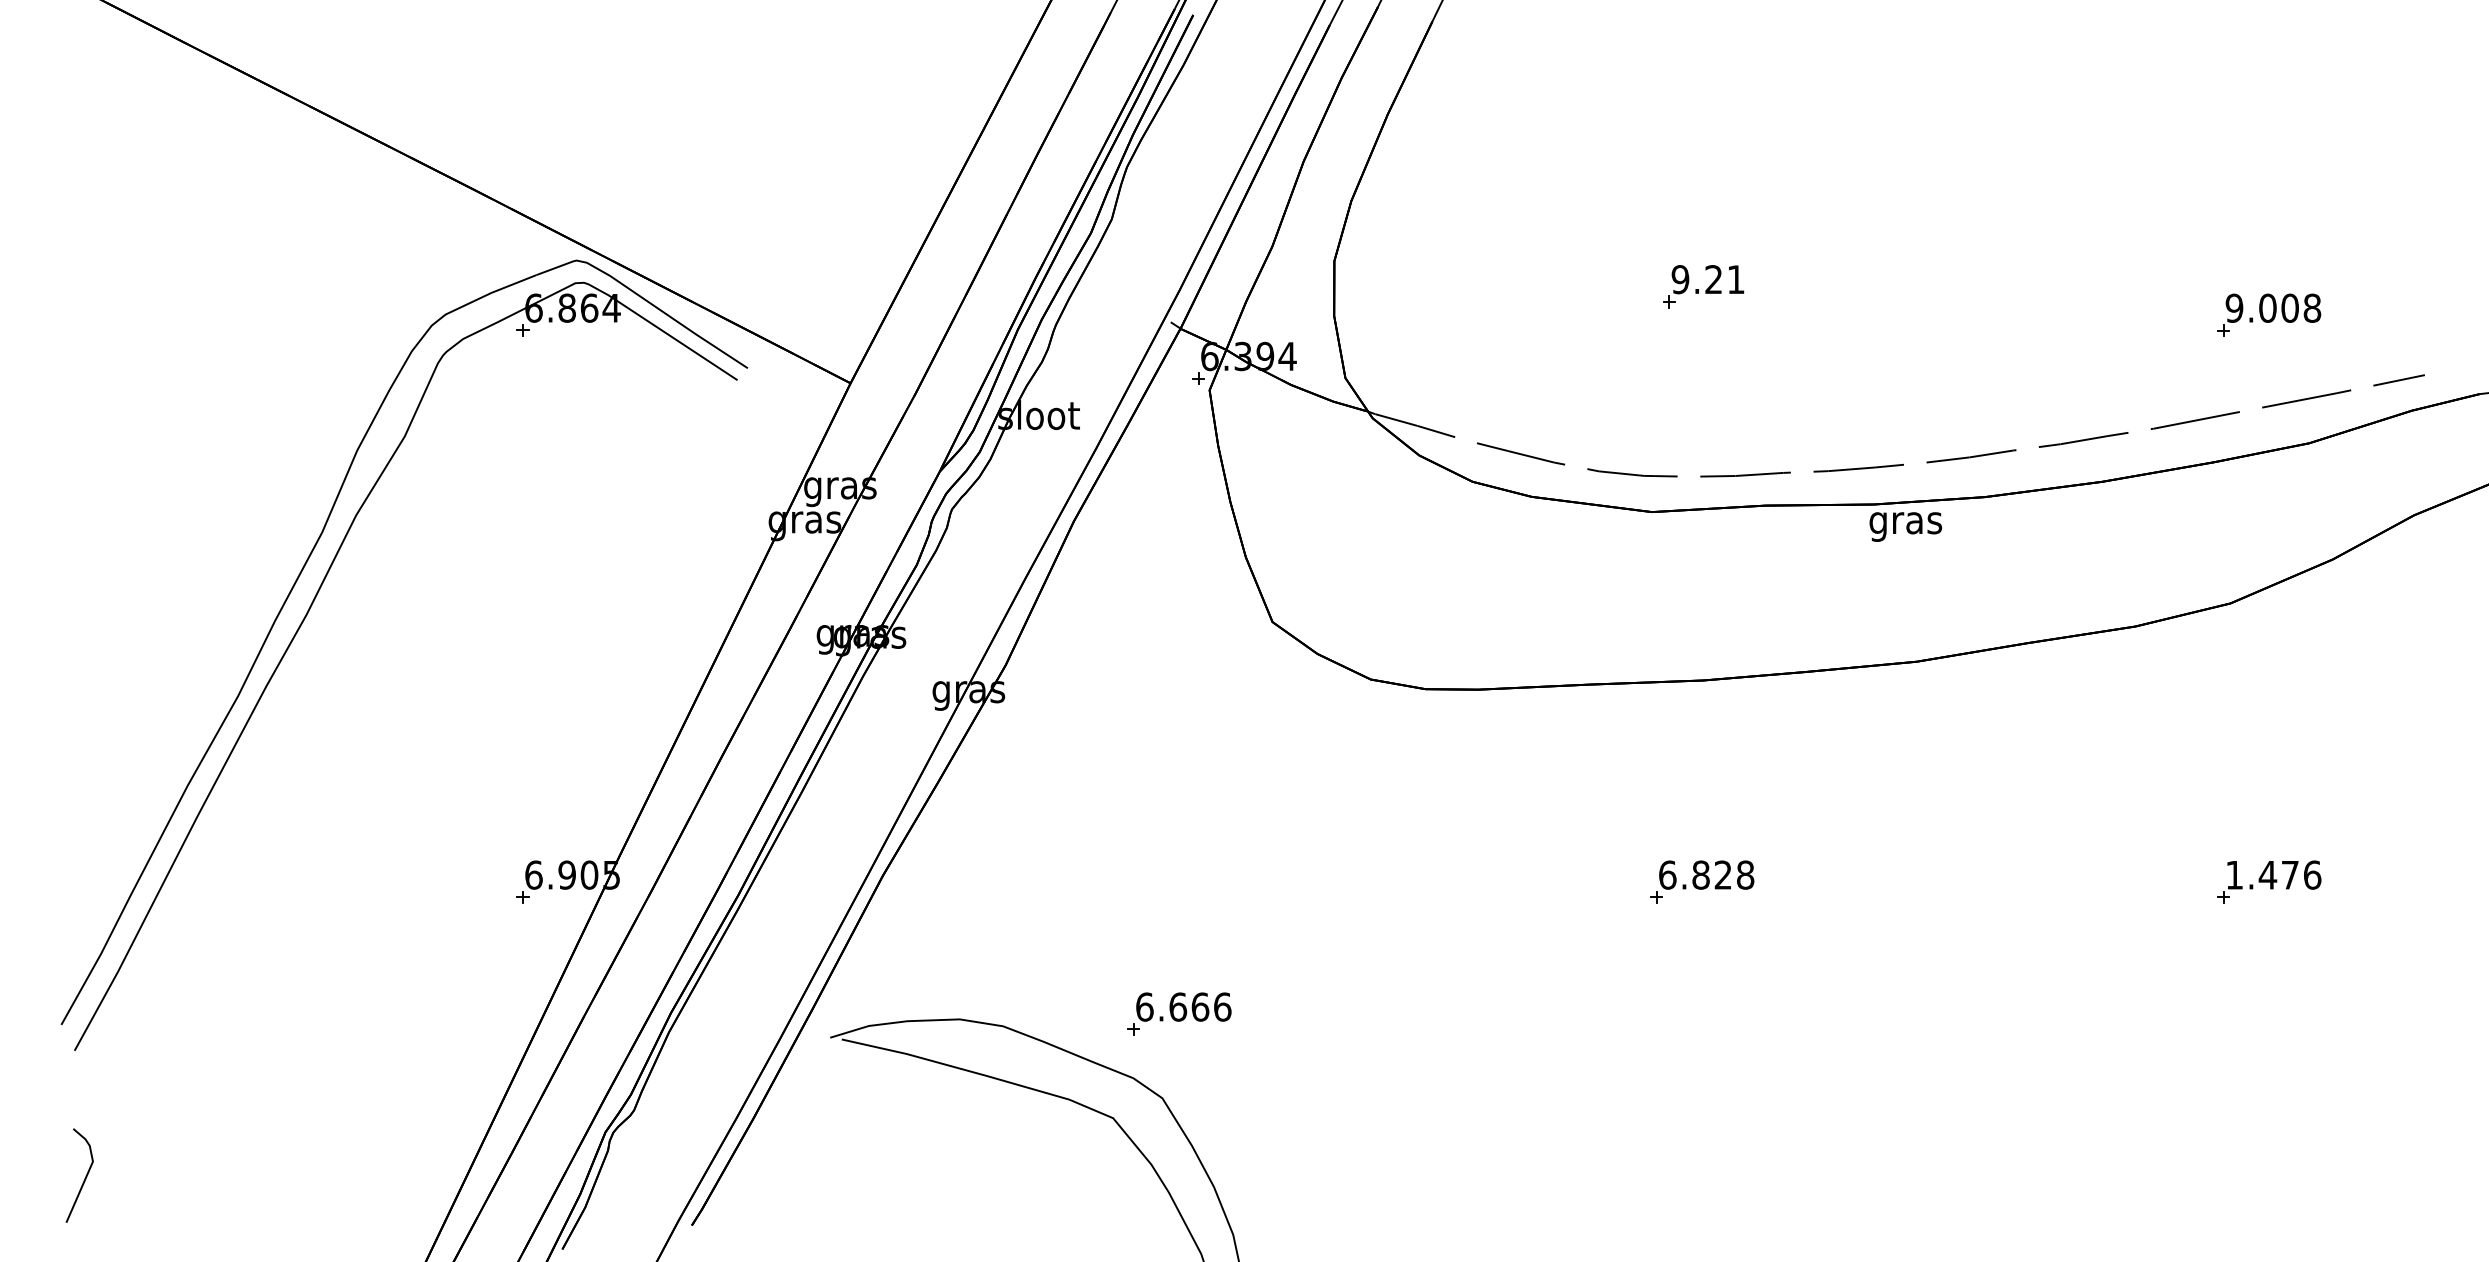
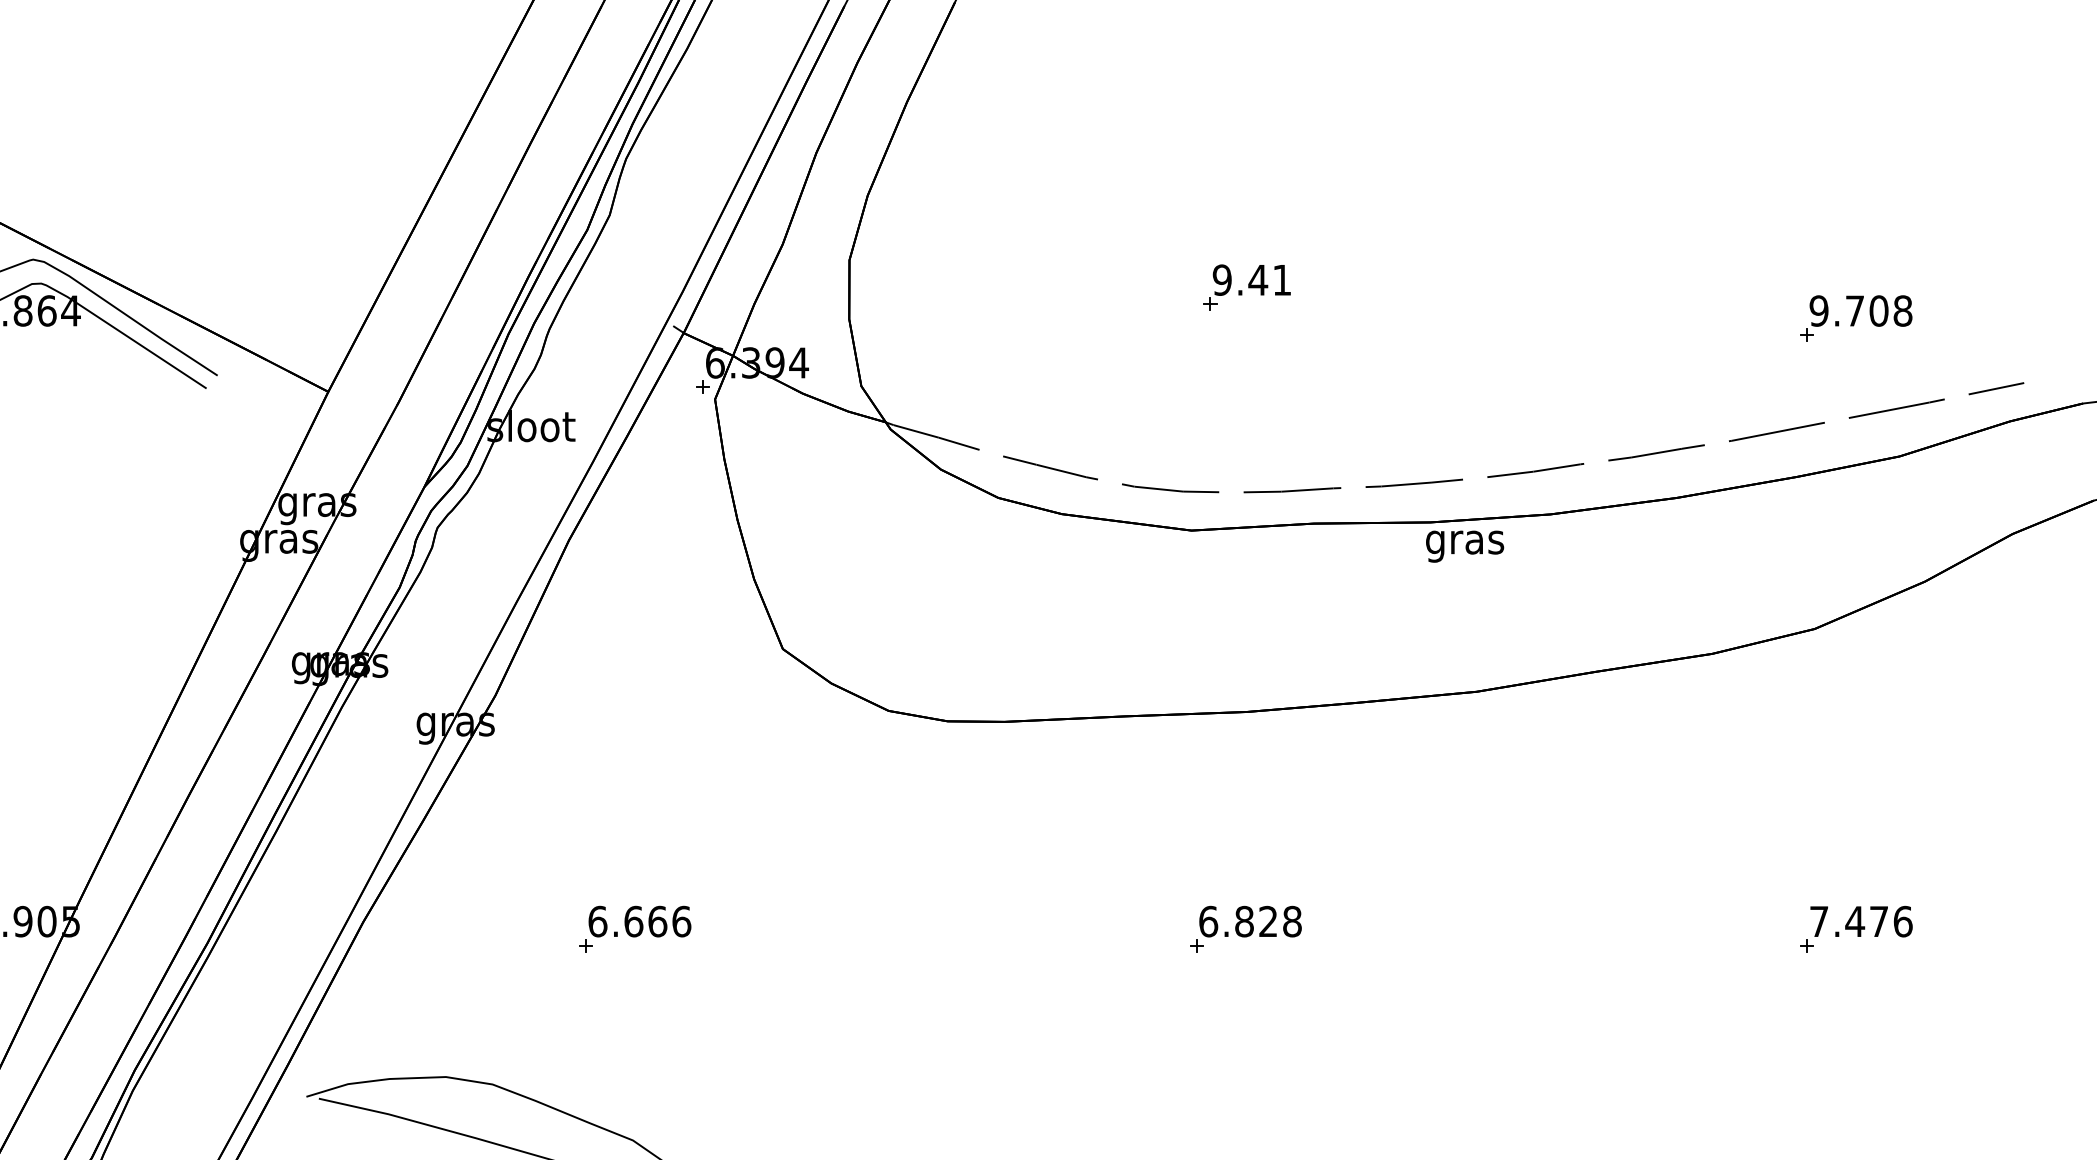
text: (1713, 279) -> (1257, 280), 9.21 -> 9.41
text: (2267, 307) -> (1854, 310), 9.008 -> 9.708
text: (2234, 875) -> (1819, 922), 1.476 -> 7.476
part: (1179, 1013) -> (635, 928), moved

